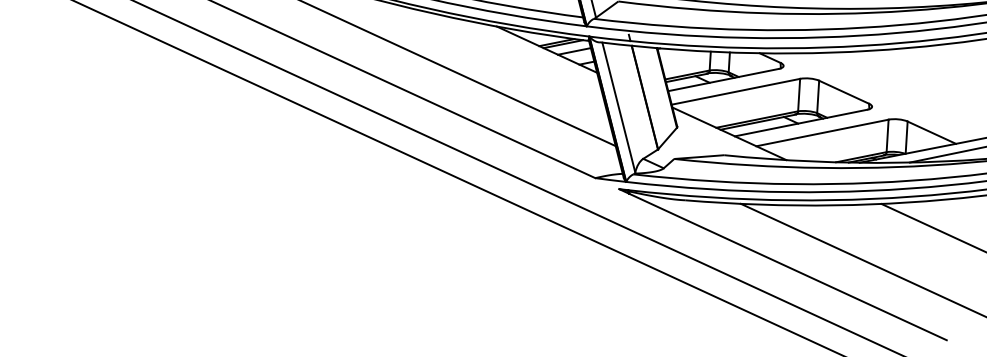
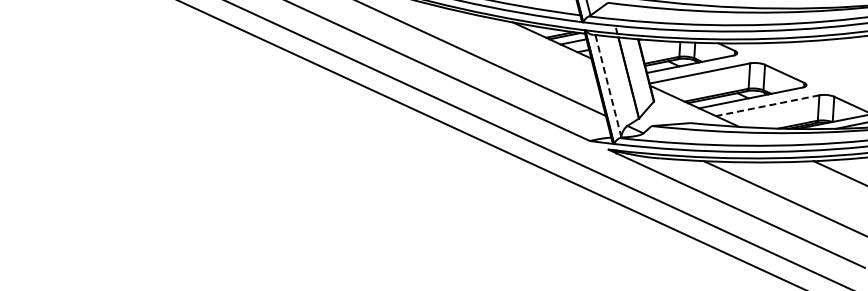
line: (619, 108) -> (608, 86), solid -> dashed
line: (822, 132) -> (767, 105), solid -> dashed

